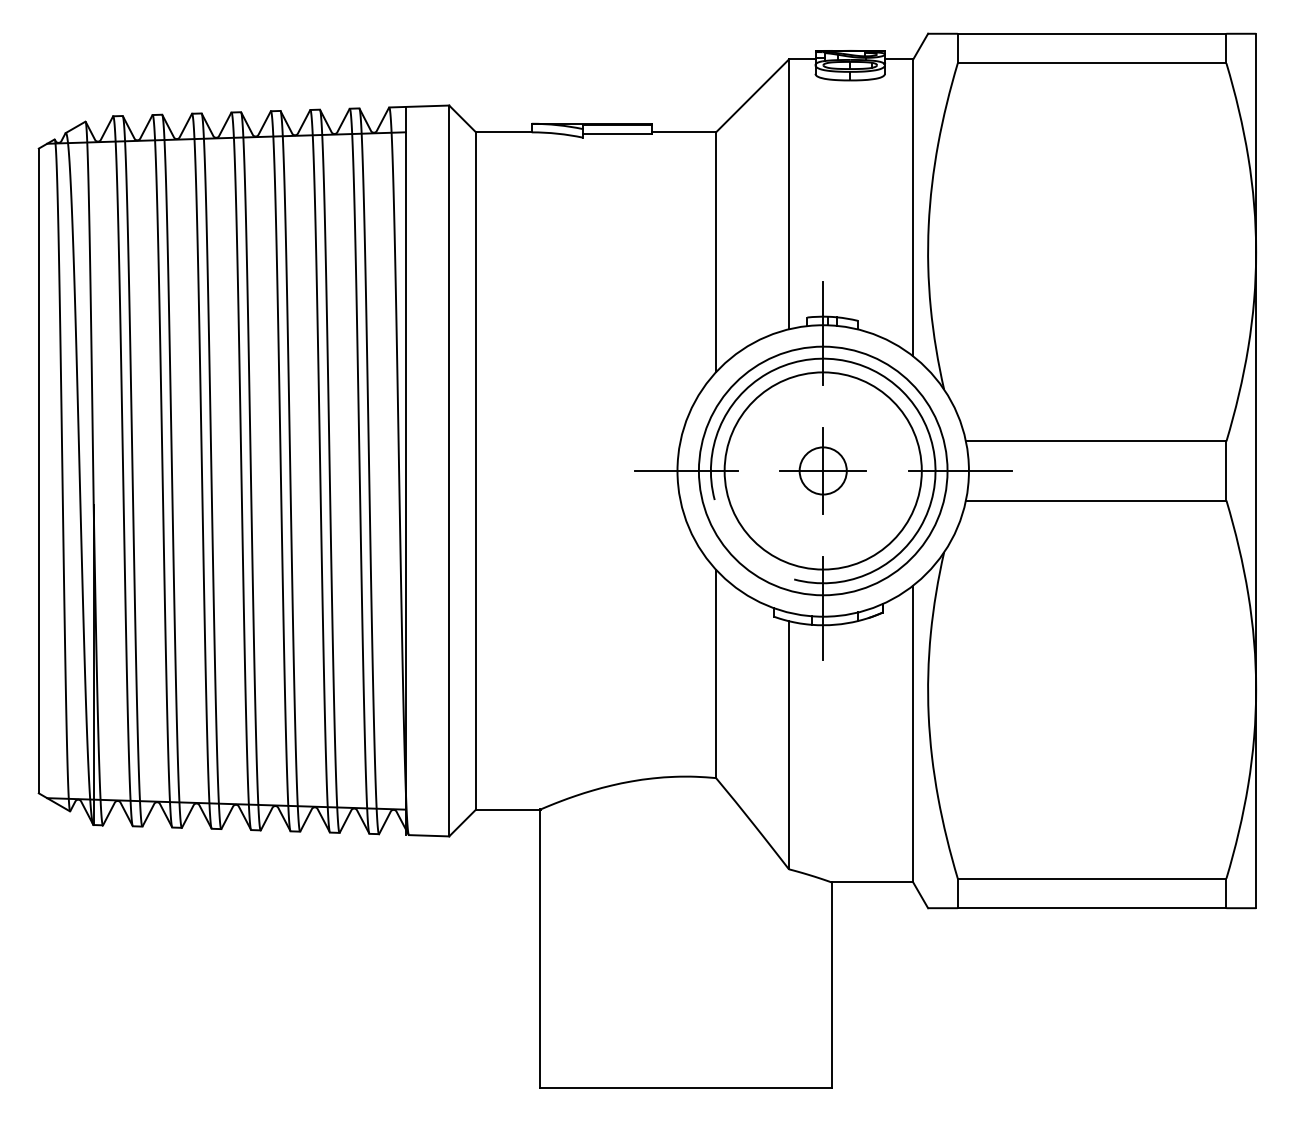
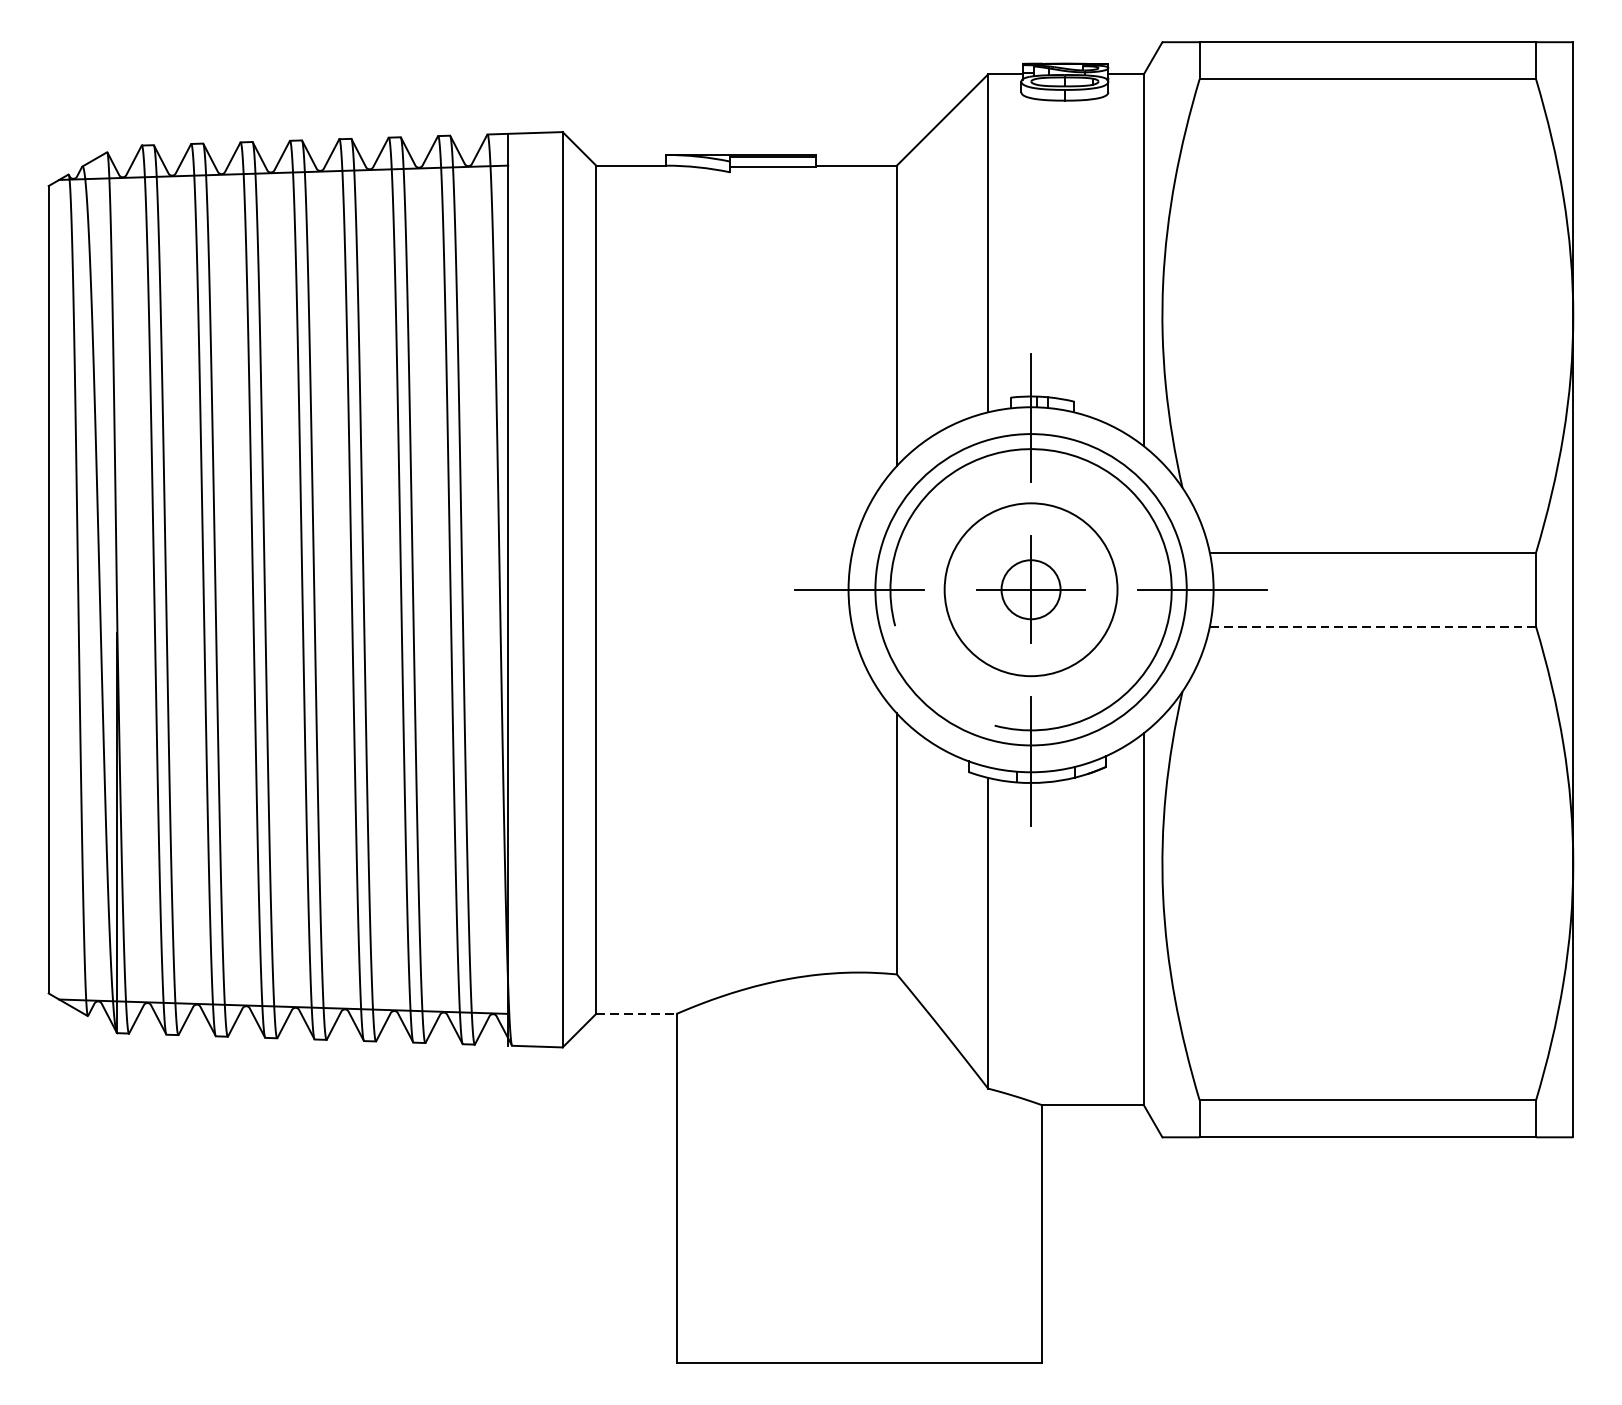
circle: (822, 470) -> (1030, 589), size x0.7
line: (1095, 500) -> (1372, 626), solid -> dashed
line: (508, 809) -> (636, 1013), solid -> dashed

